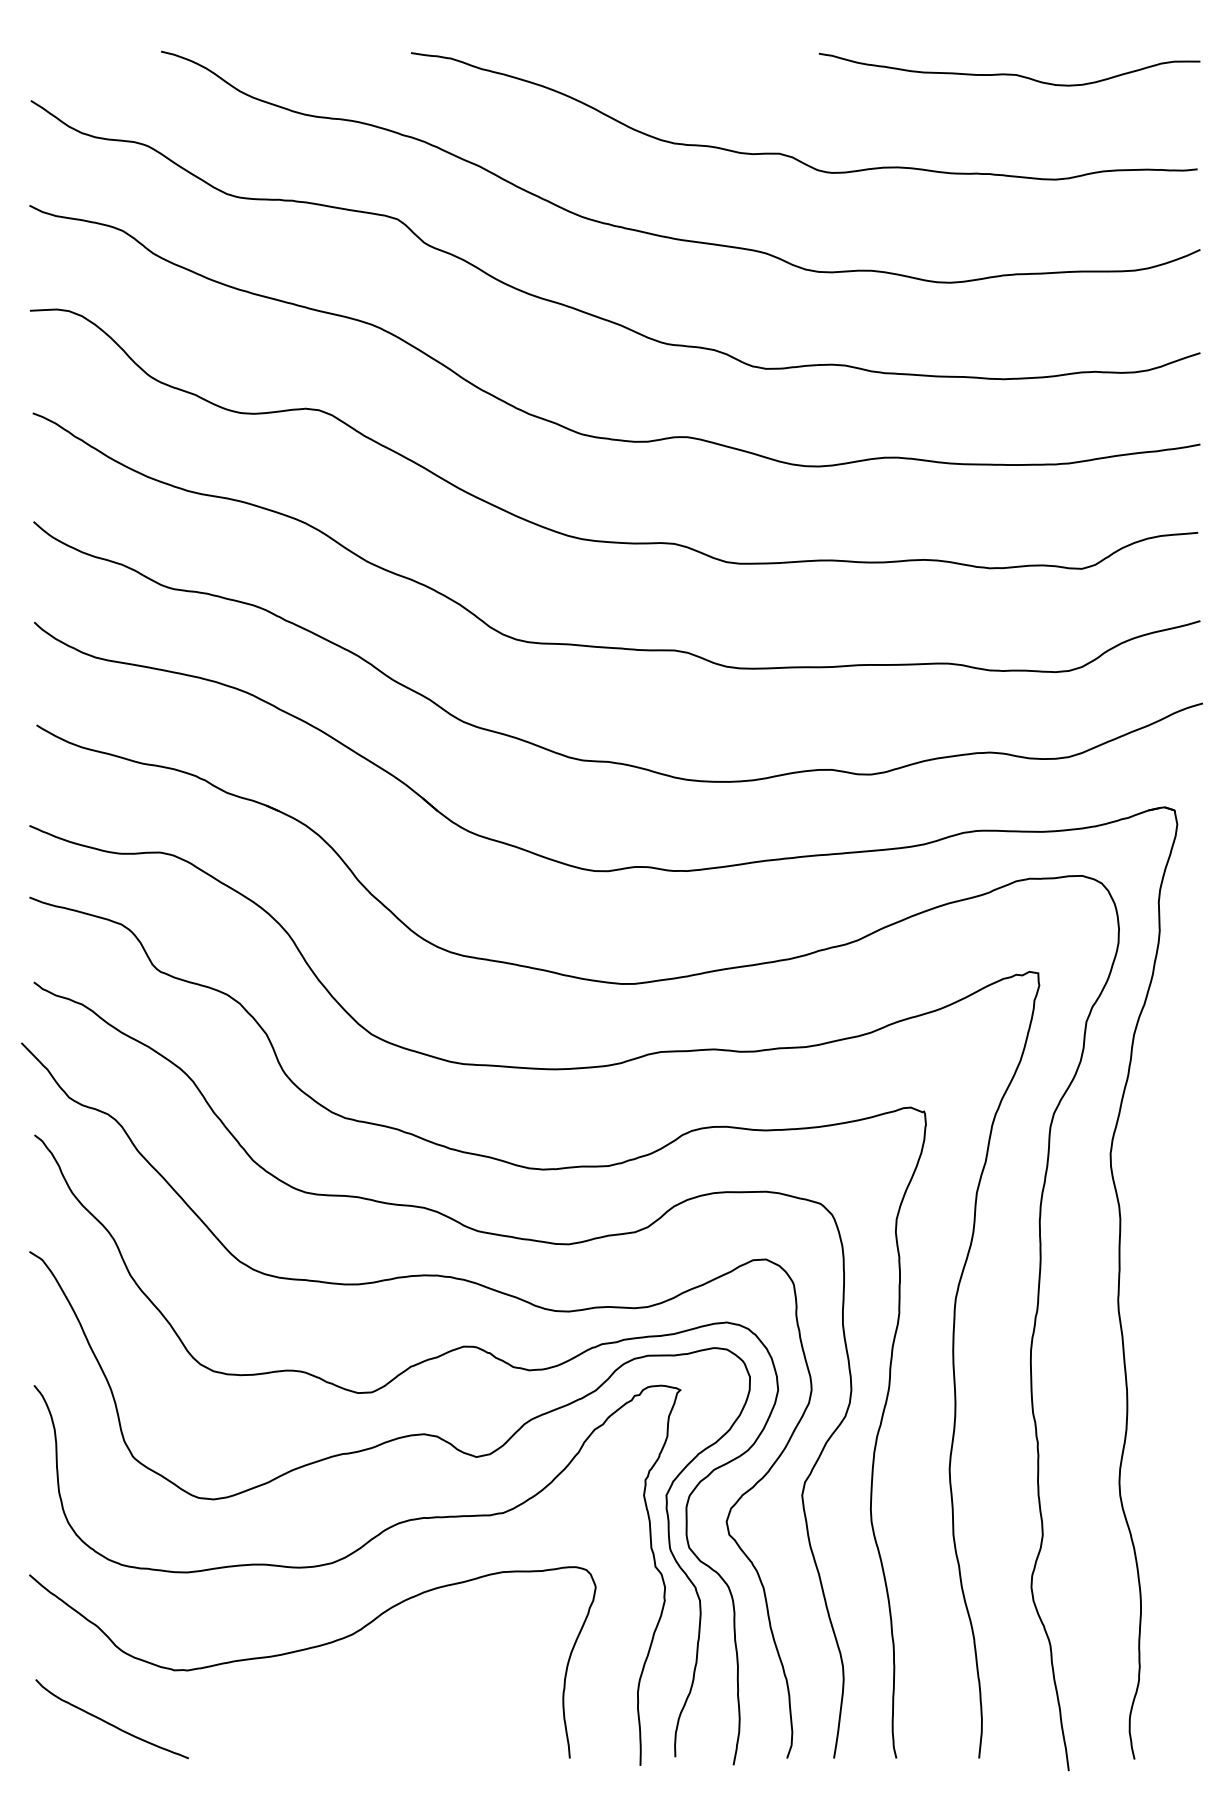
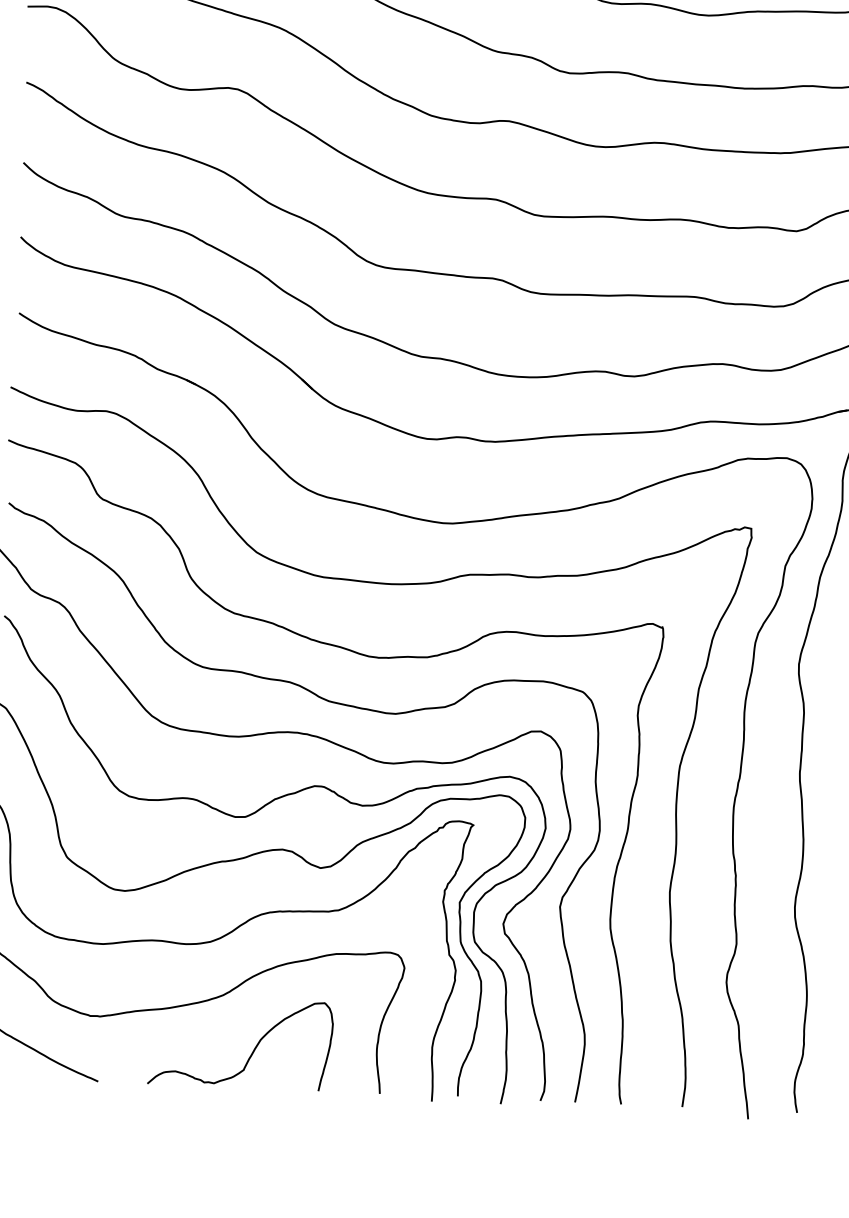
curve: (395, 1708) -> (252, 1051), added

